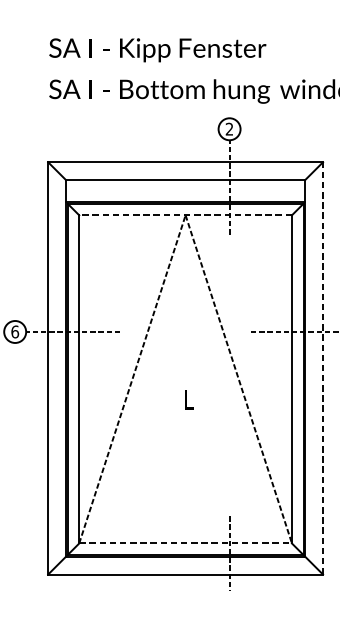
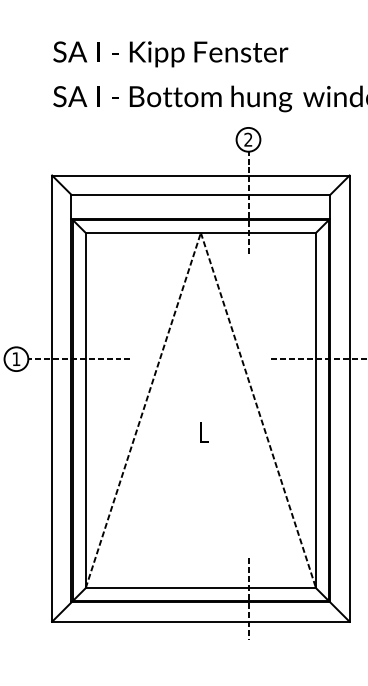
line: (185, 214) -> (200, 232), dashed -> solid
text: (15, 332) -> (16, 359), 6 -> 1
line: (322, 368) -> (349, 398), dashed -> solid
line: (186, 543) -> (201, 588), dashed -> solid

